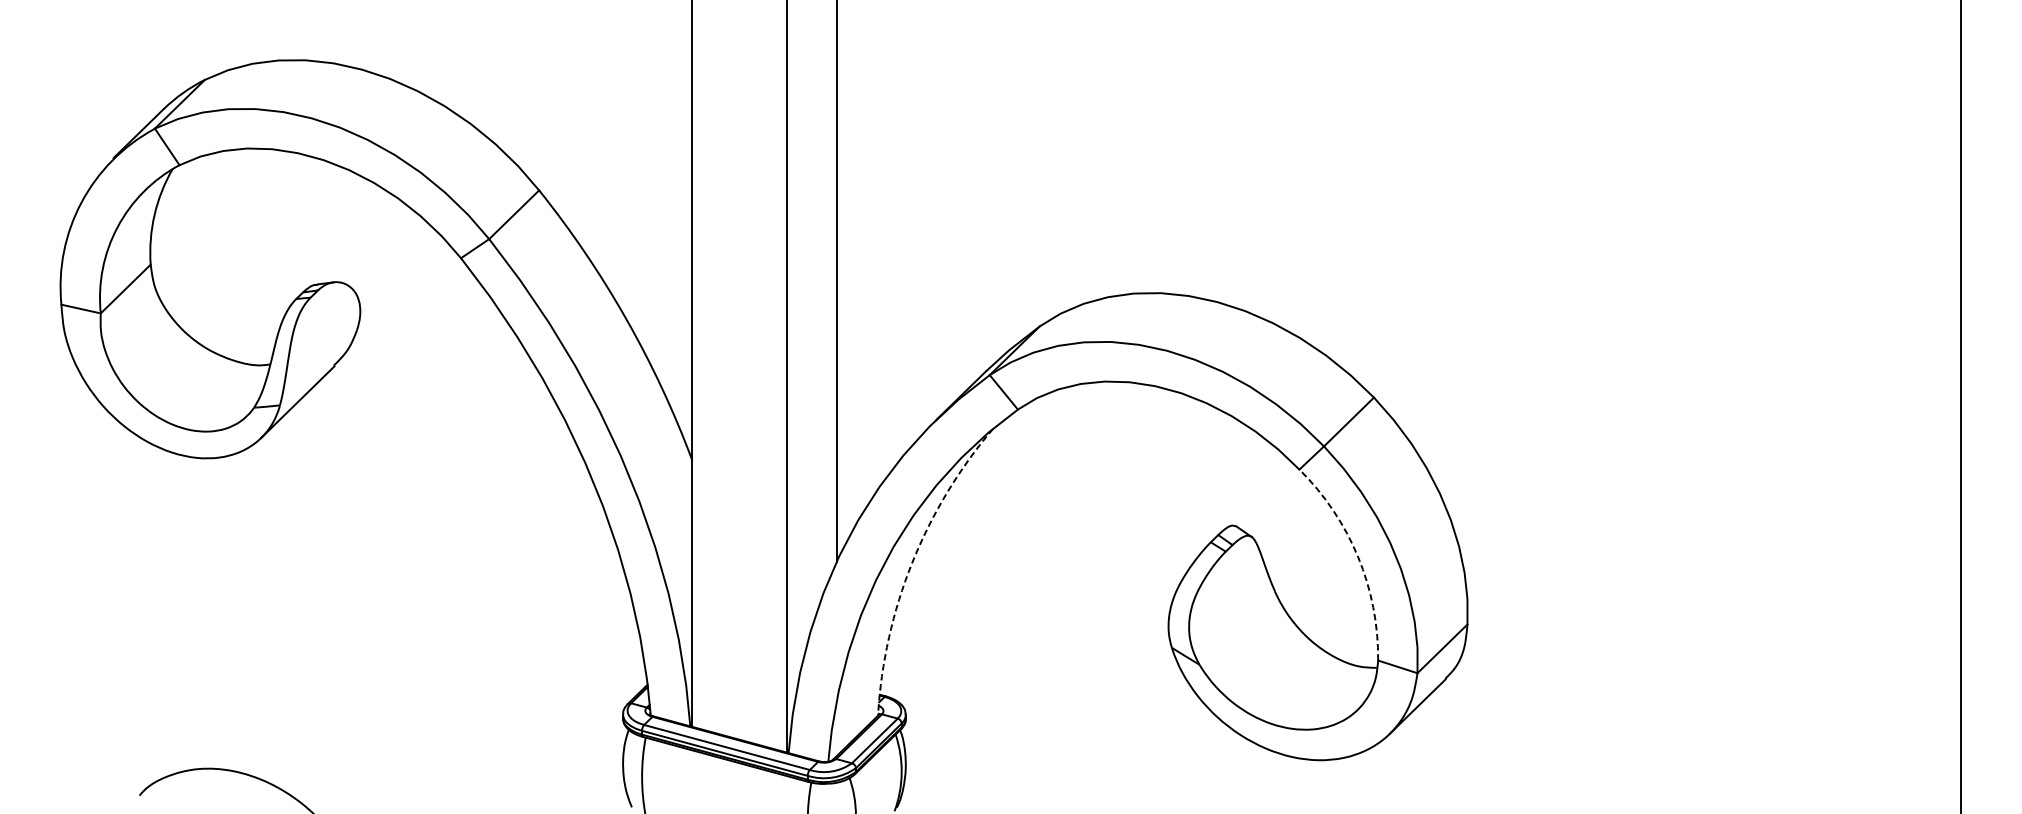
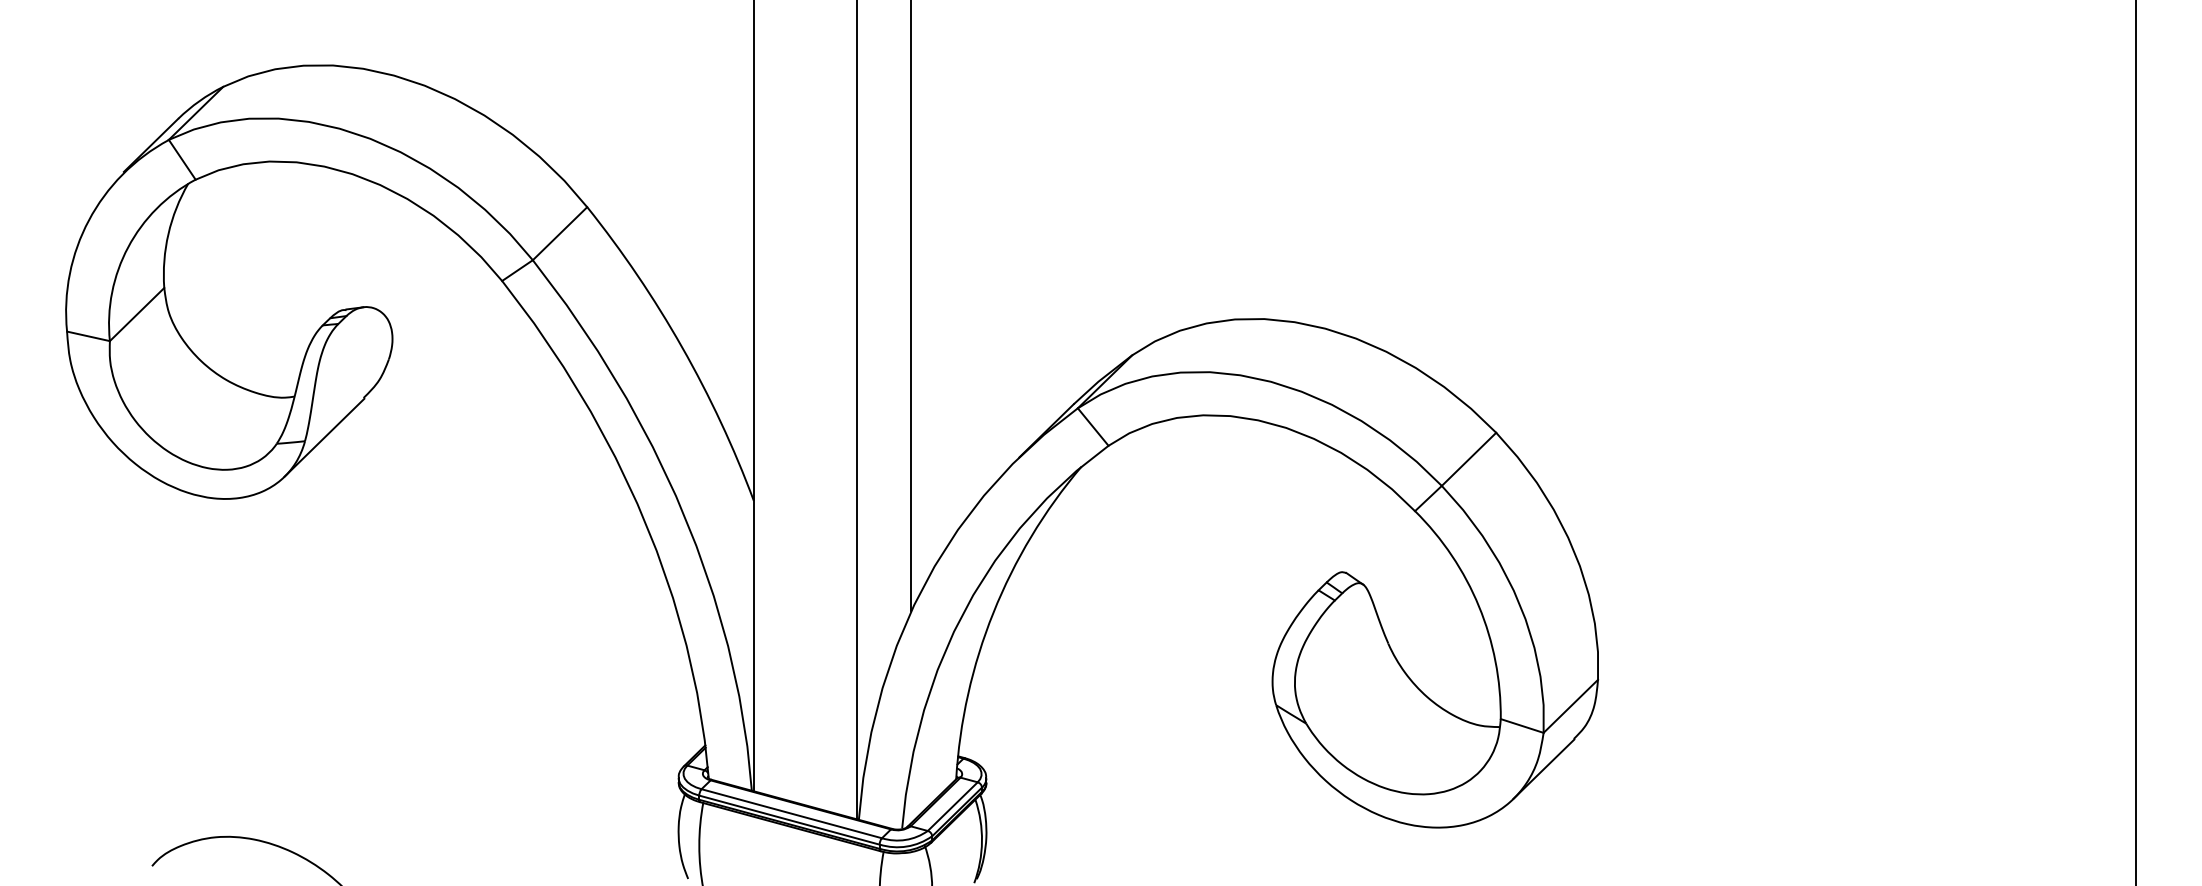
arc: (1358, 557) -> (1479, 606), dashed -> solid
arc: (912, 562) -> (993, 612), dashed -> solid

